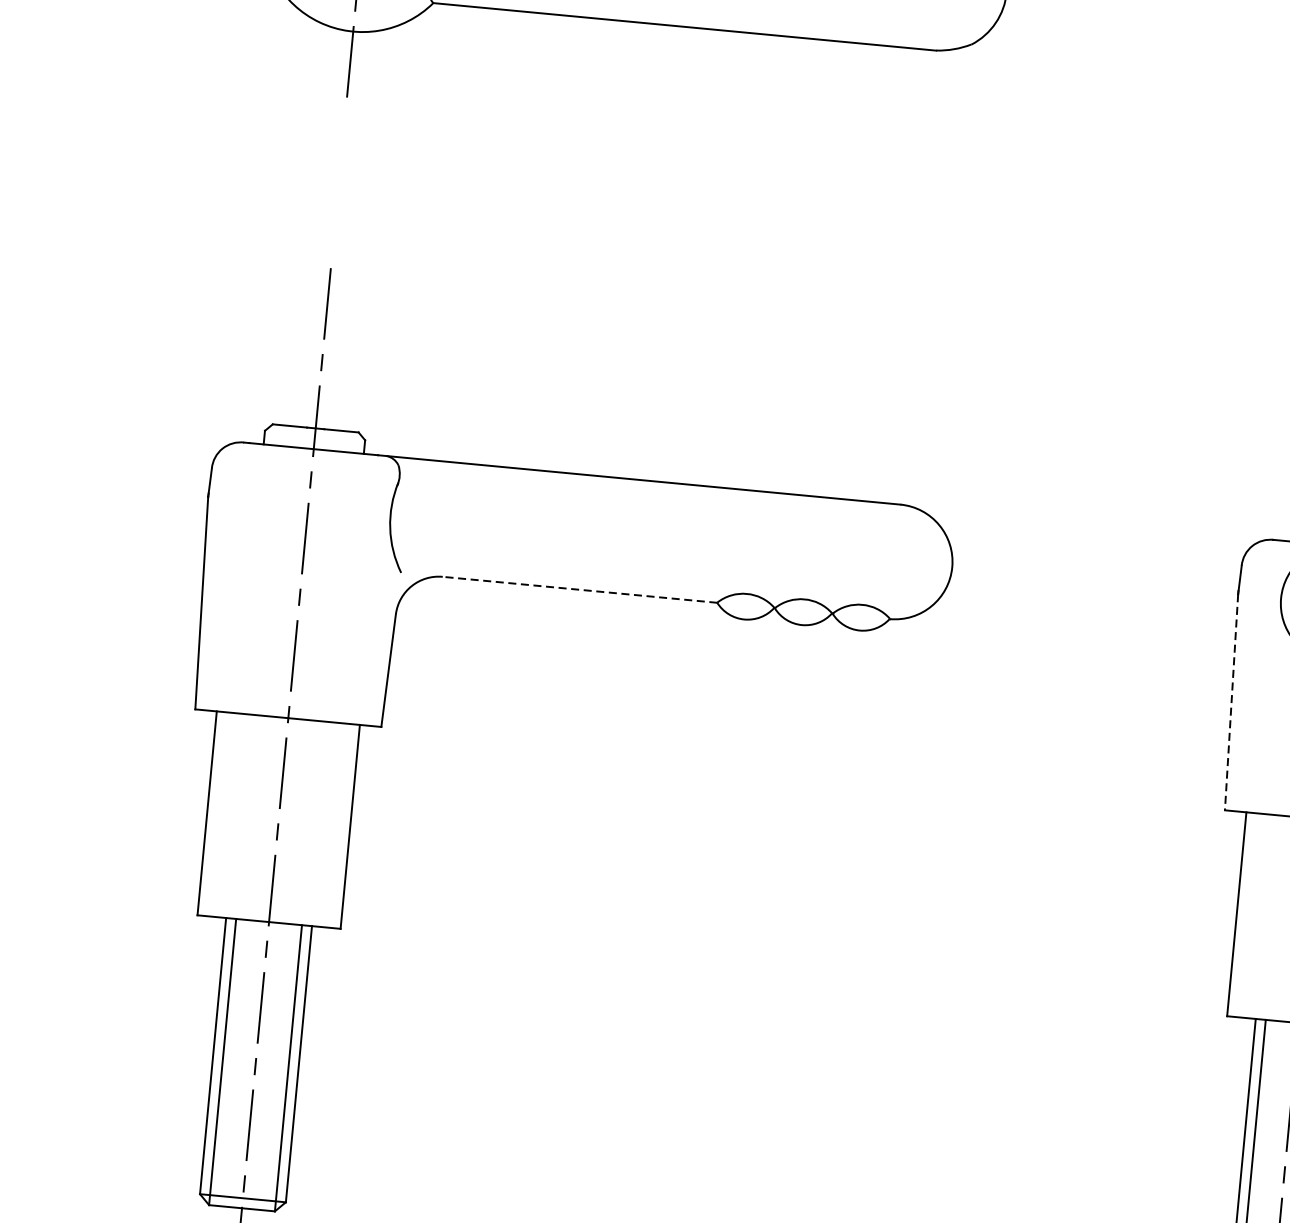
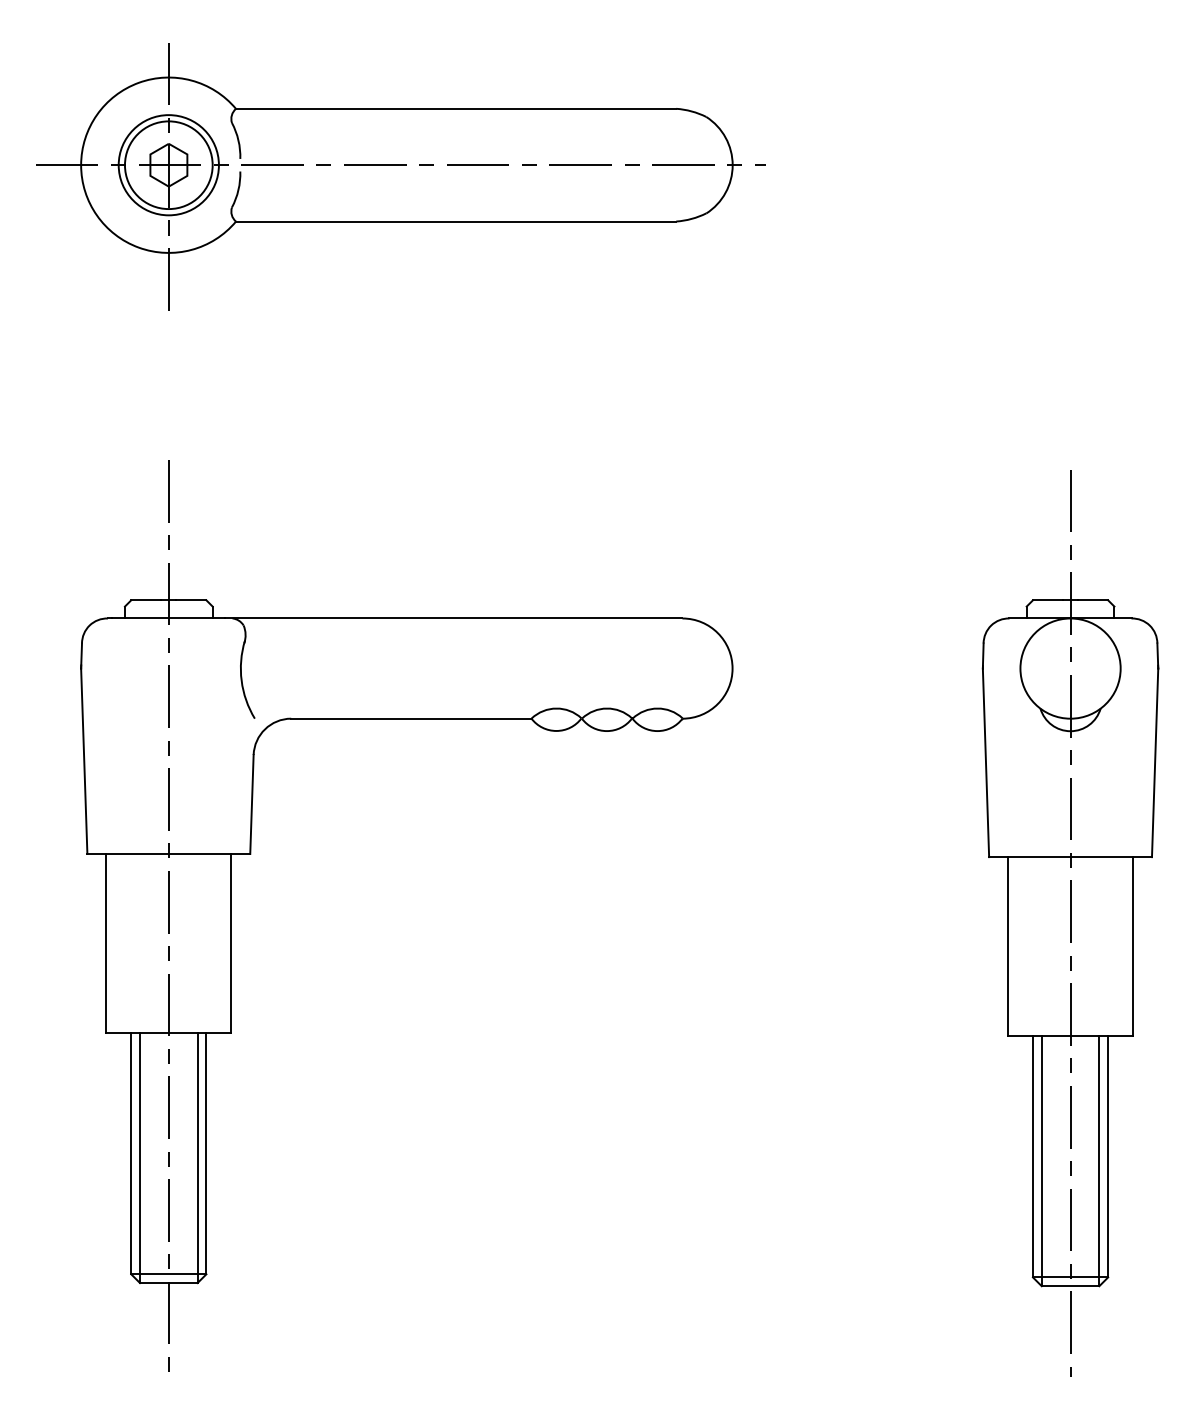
line: (579, 589) -> (410, 718), dashed -> solid
line: (1232, 703) -> (986, 763), dashed -> solid

